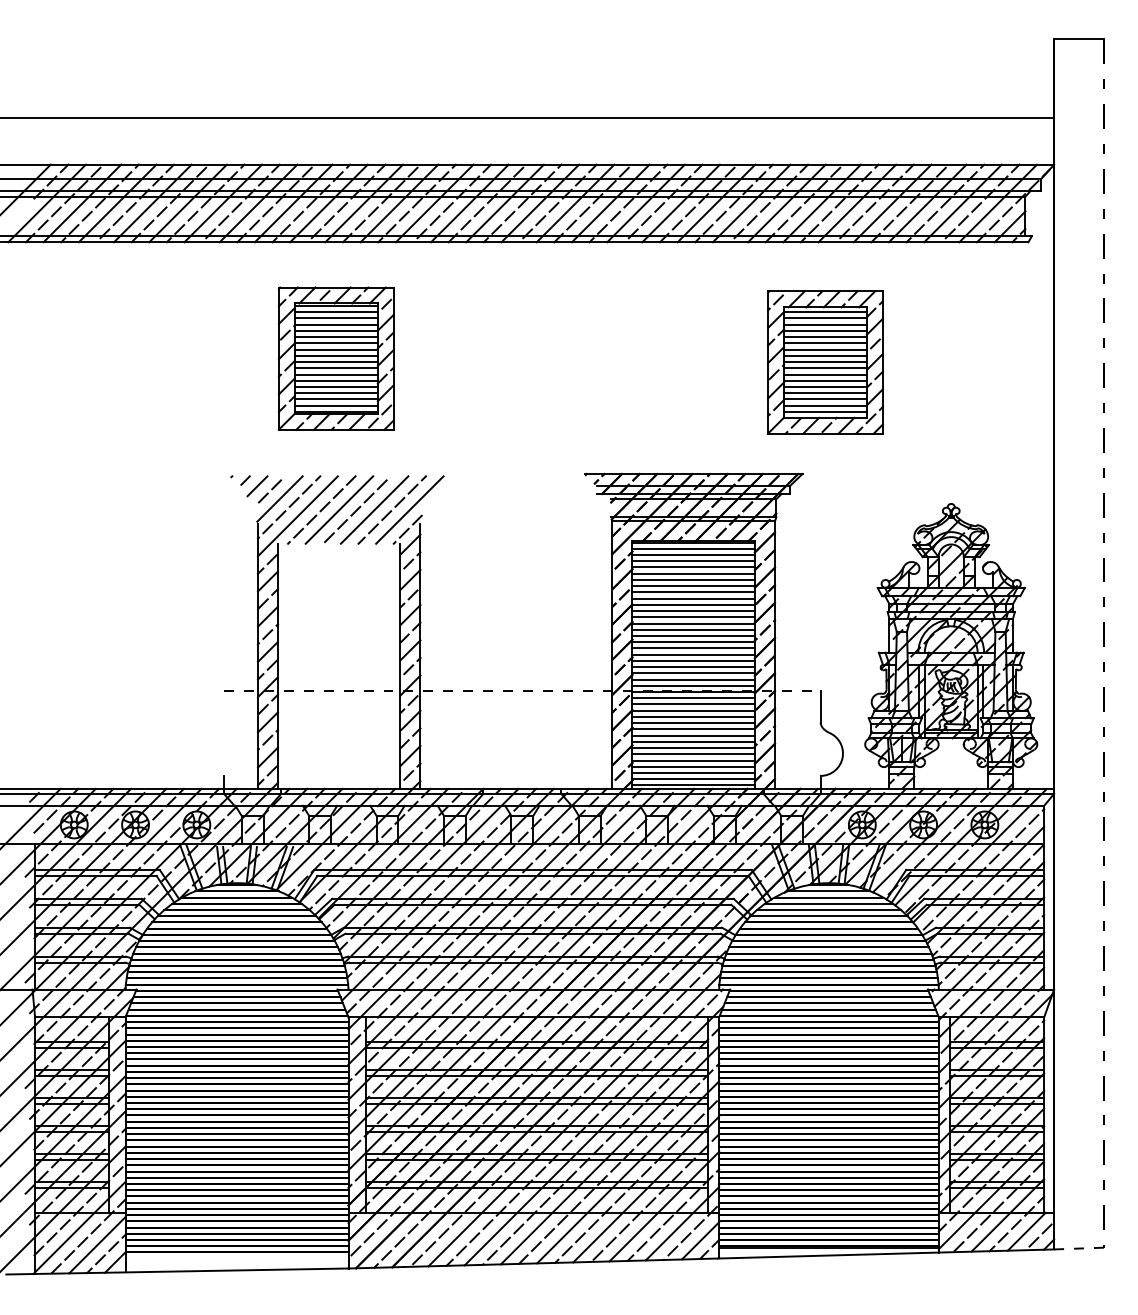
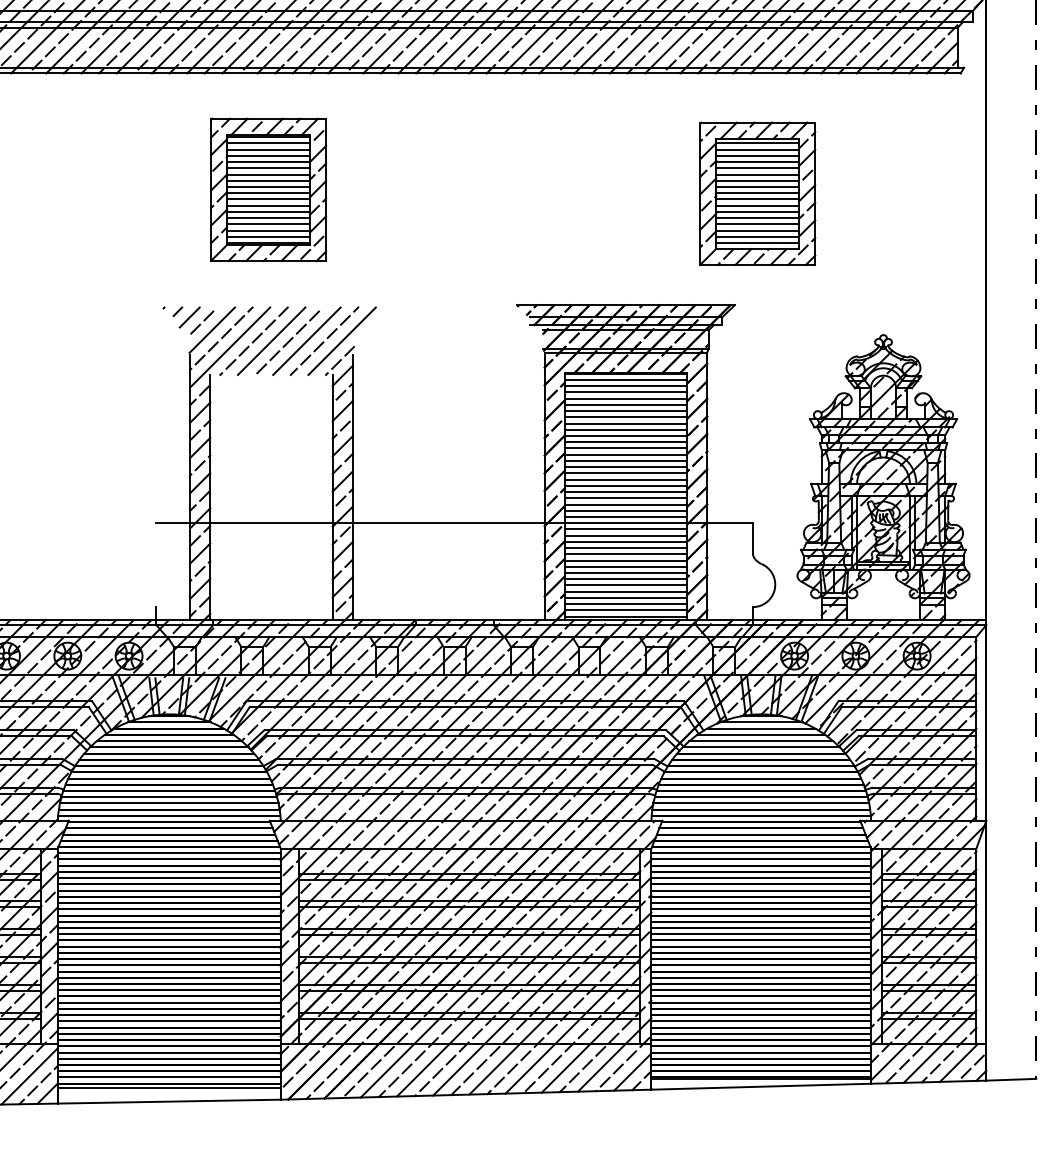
line: (522, 691) -> (454, 522), dashed -> solid
line: (1079, 1248) -> (1011, 1079), dashed -> solid
line: (236, 1256) -> (168, 1087), added

